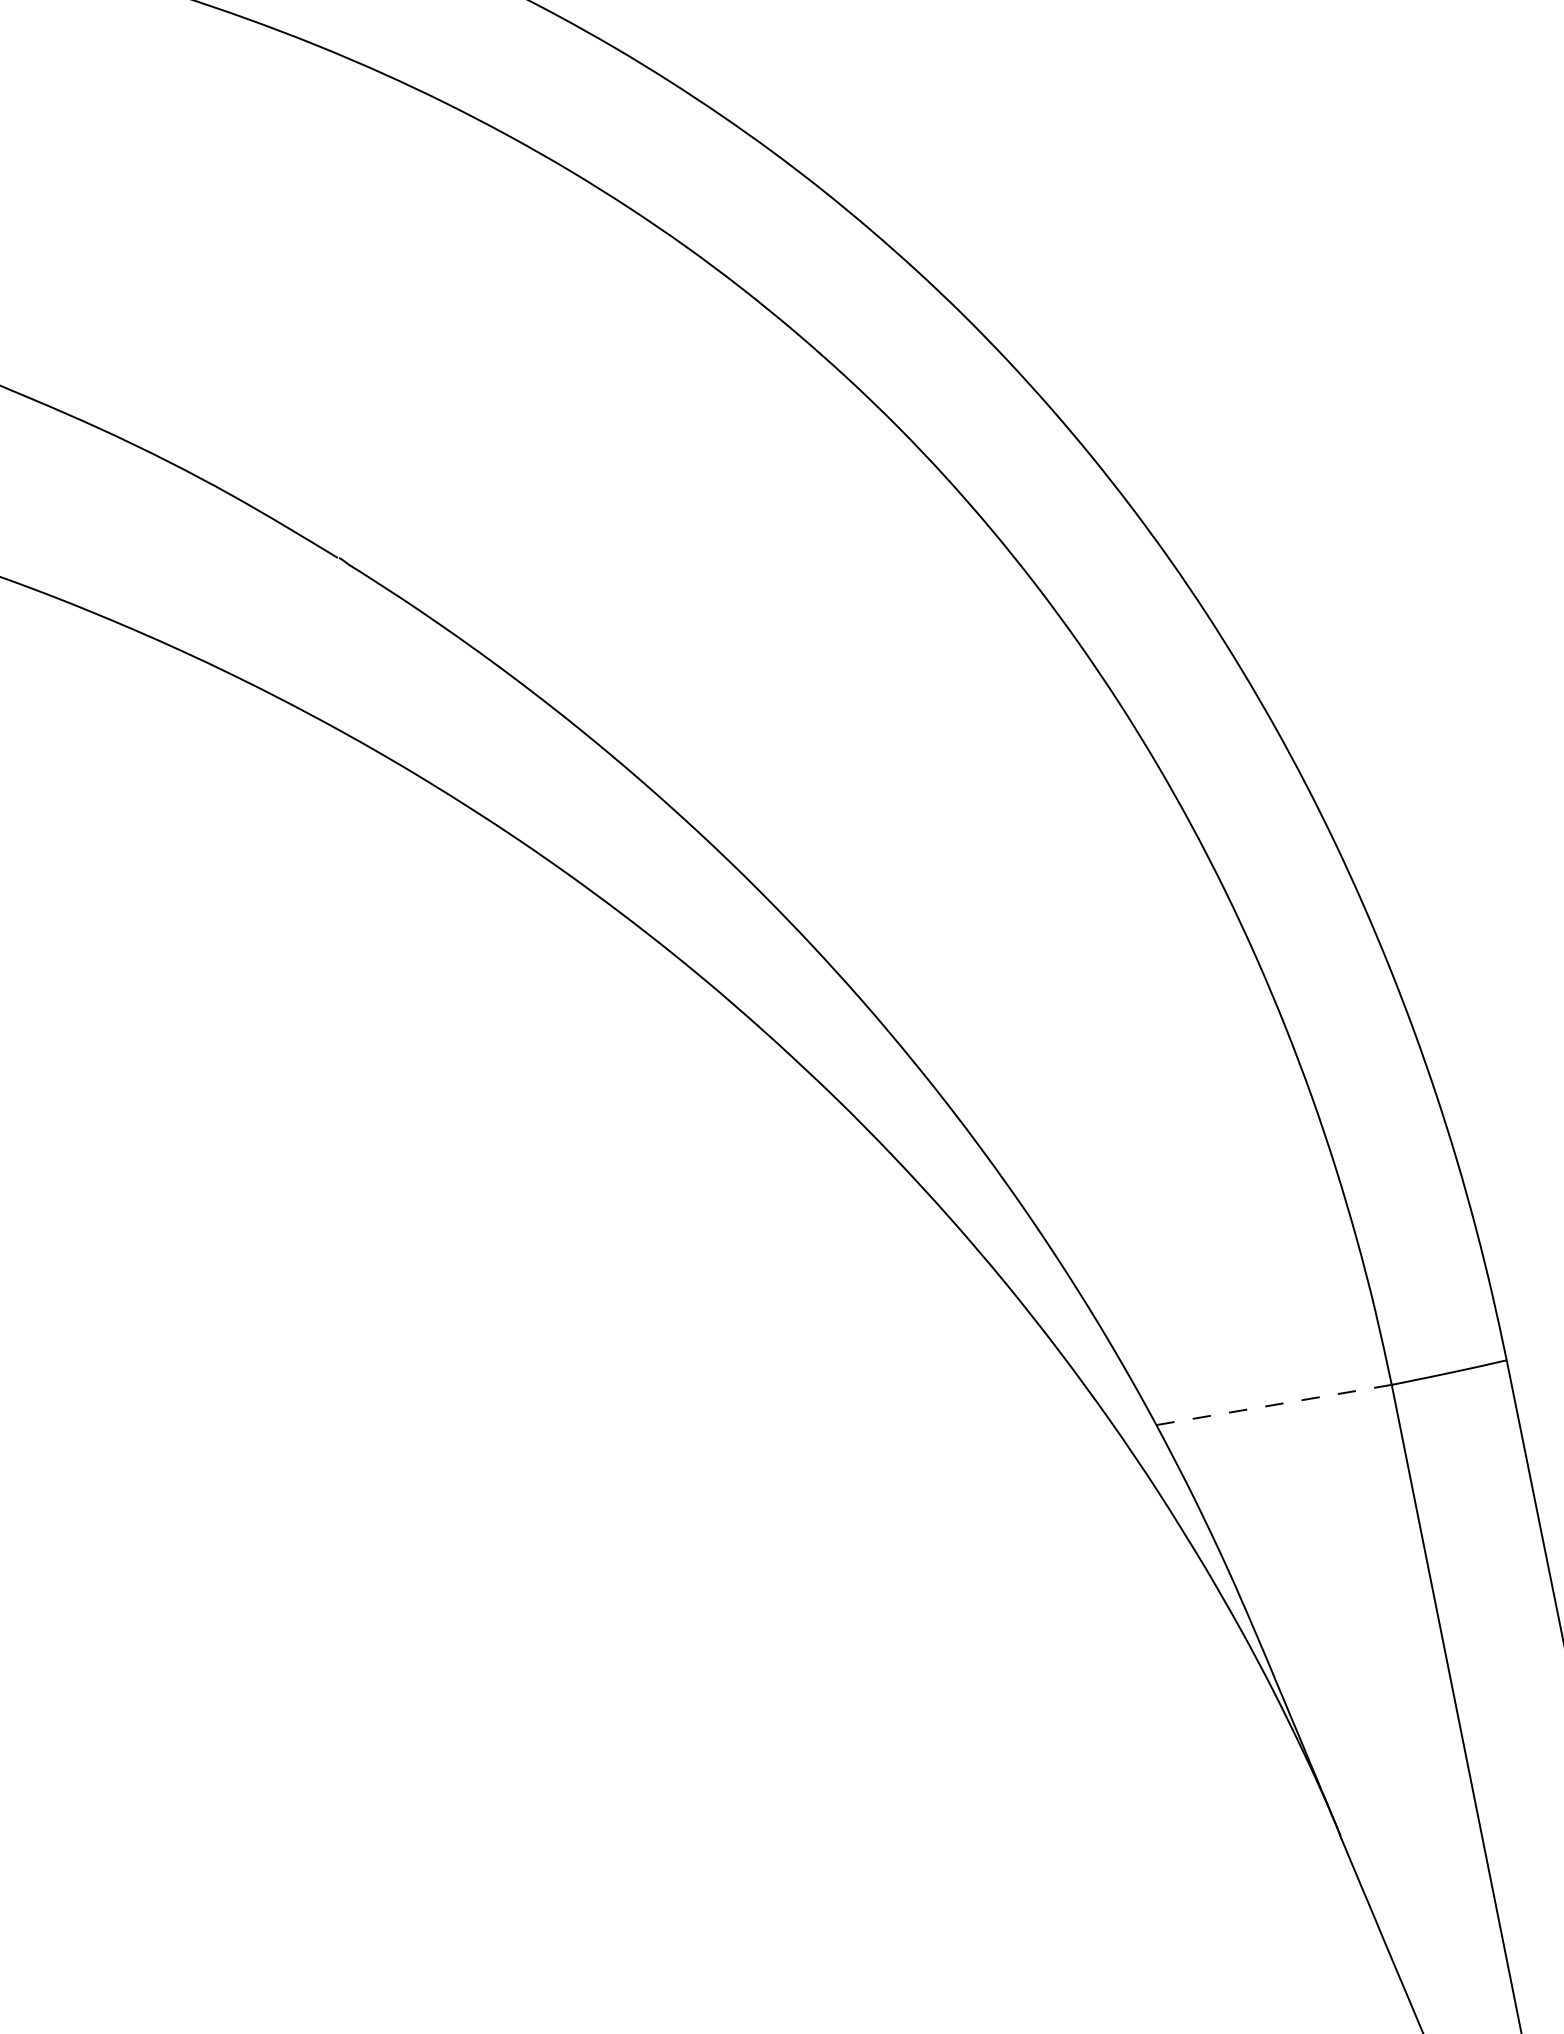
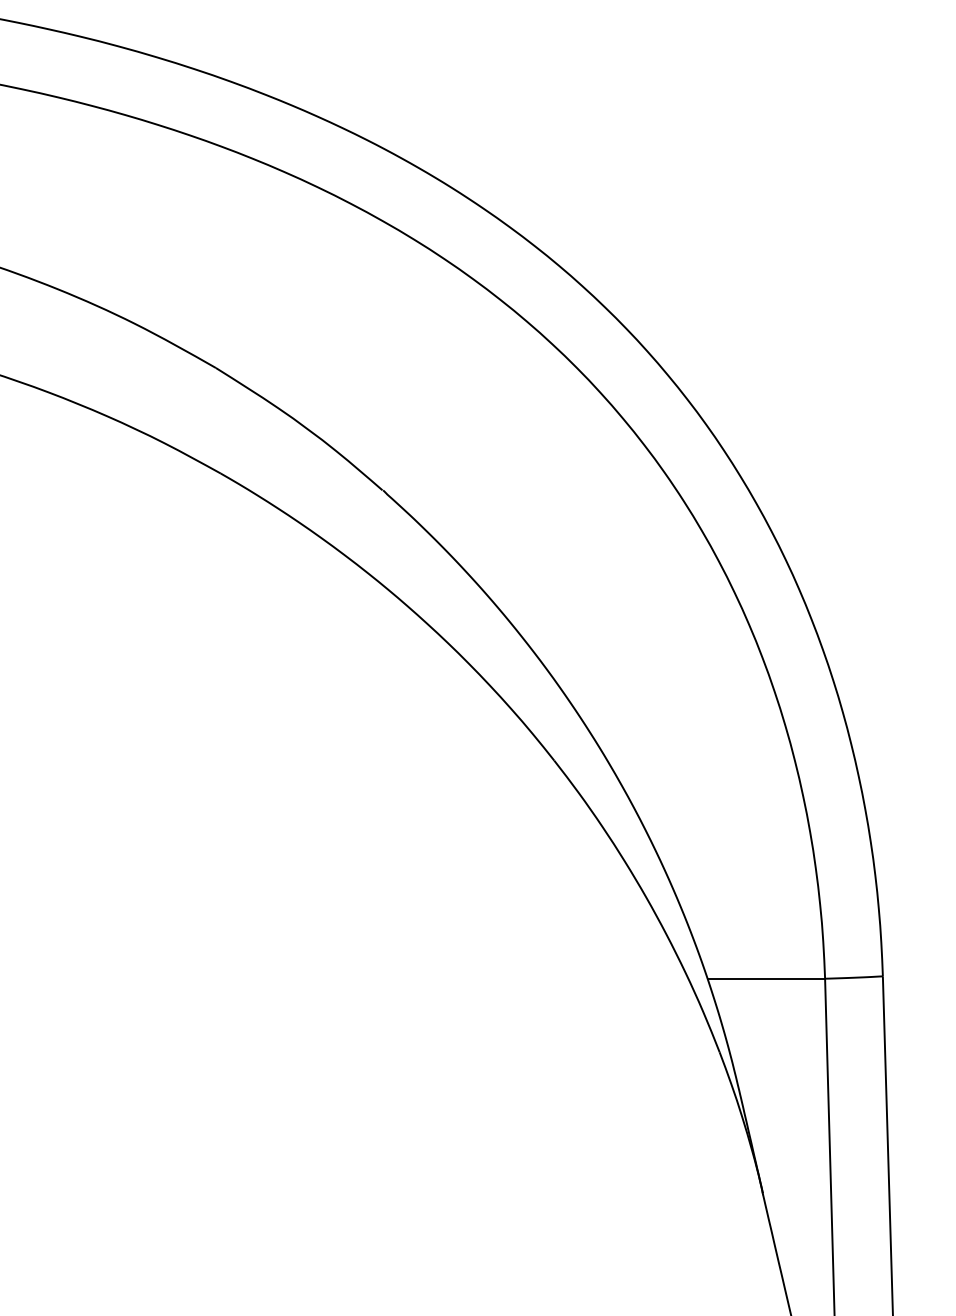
line: (1274, 1404) -> (766, 978), dashed -> solid

